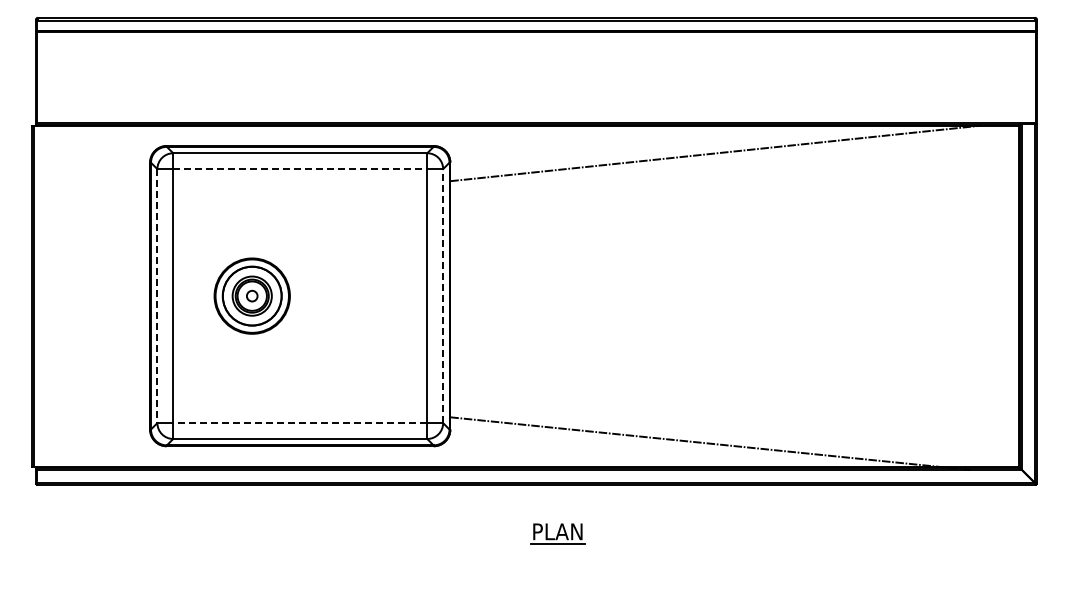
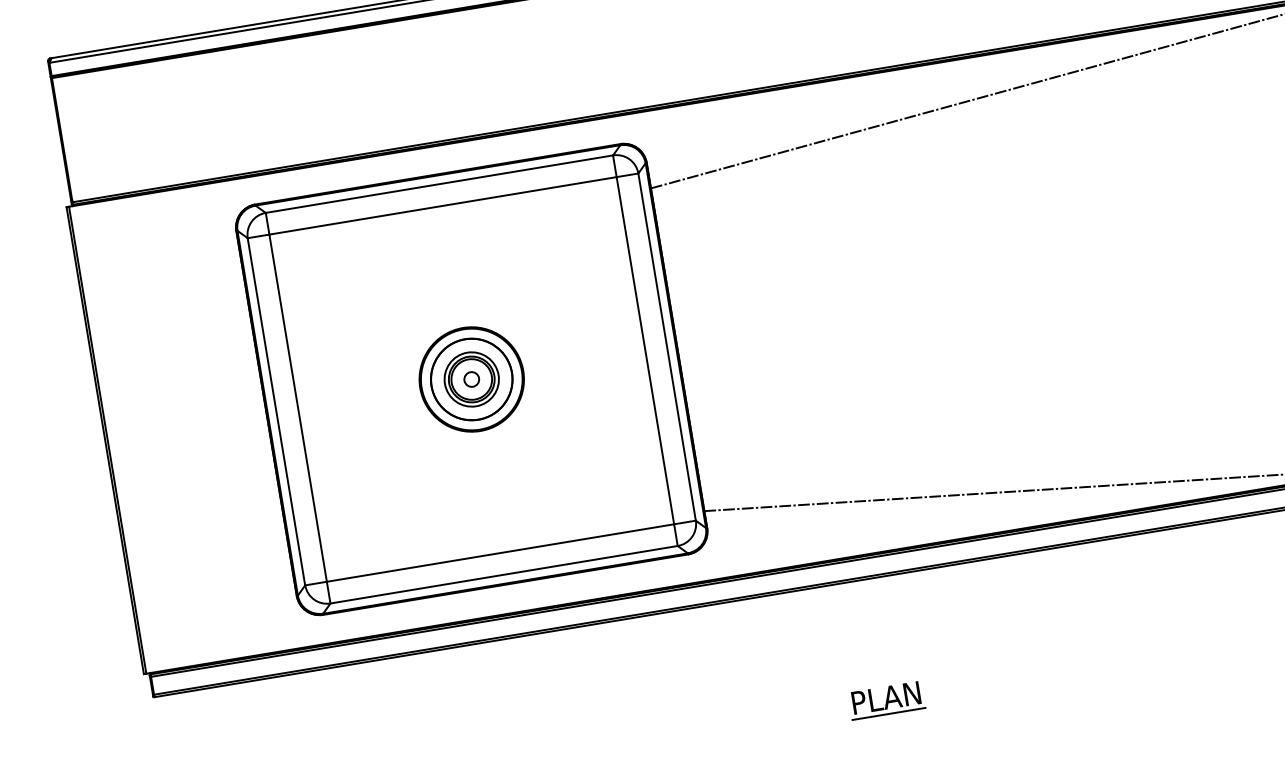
line: (300, 169) -> (443, 206), dashed -> solid
part: (251, 295) -> (470, 378), moved
line: (157, 296) -> (276, 412), dashed -> solid
line: (443, 296) -> (667, 347), dashed -> solid
line: (299, 423) -> (499, 553), dashed -> solid
part: (557, 533) -> (886, 700), moved

